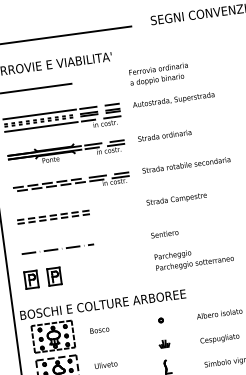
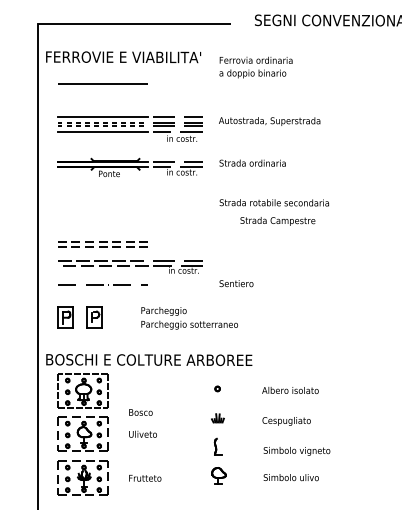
text: (158, 74) -> (255, 67), moved
part: (71, 184) -> (130, 266), moved
text: (176, 199) -> (277, 221), moved
text: (194, 258) -> (189, 318), moved
text: (99, 330) -> (140, 412), moved

